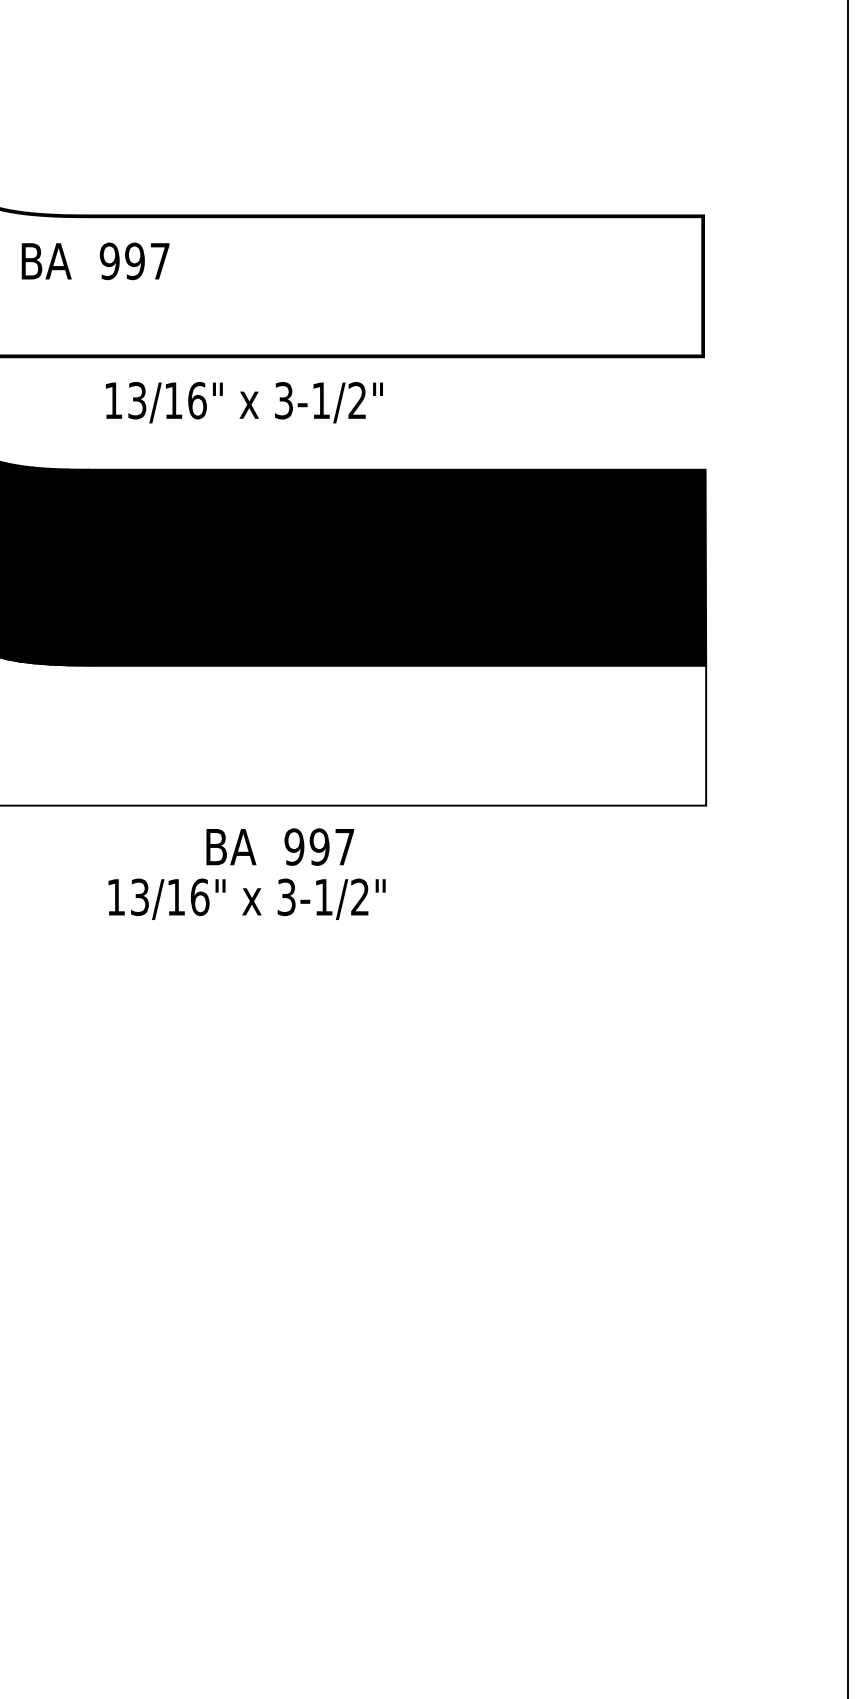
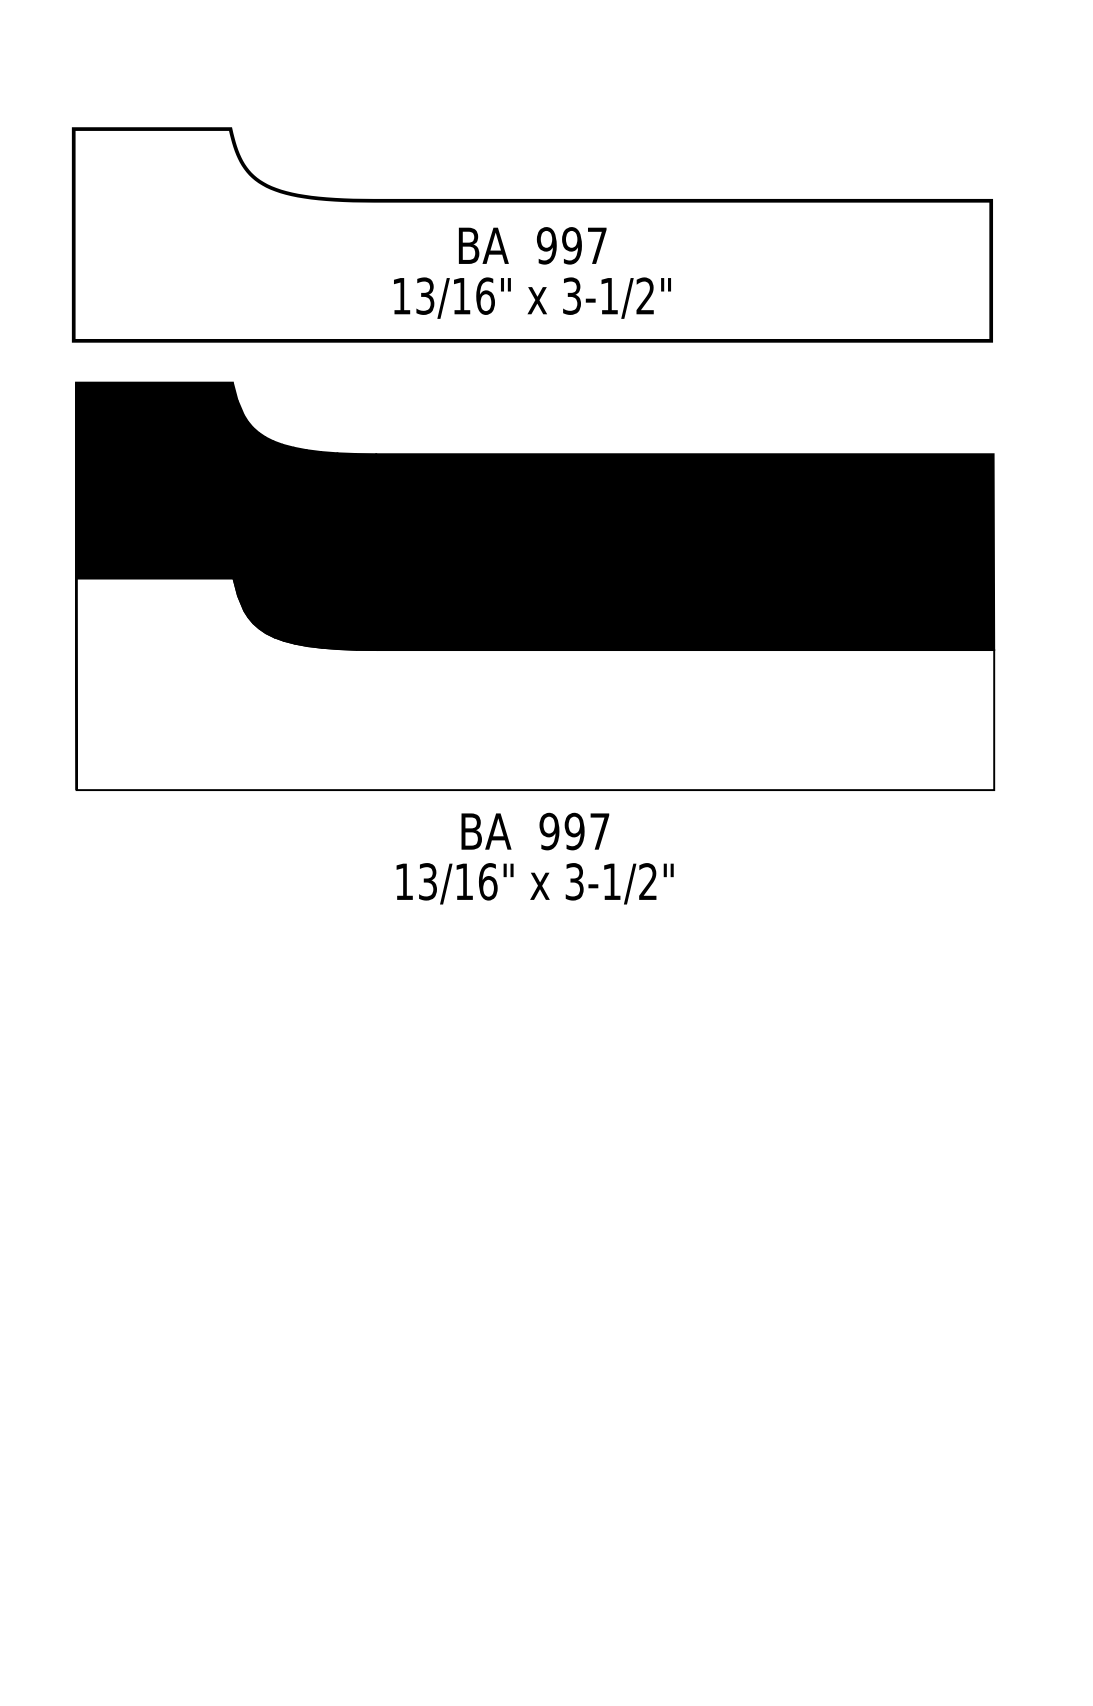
text: (95, 261) -> (532, 245), moved
text: (244, 402) -> (532, 297), moved
text: (280, 847) -> (535, 831), moved

